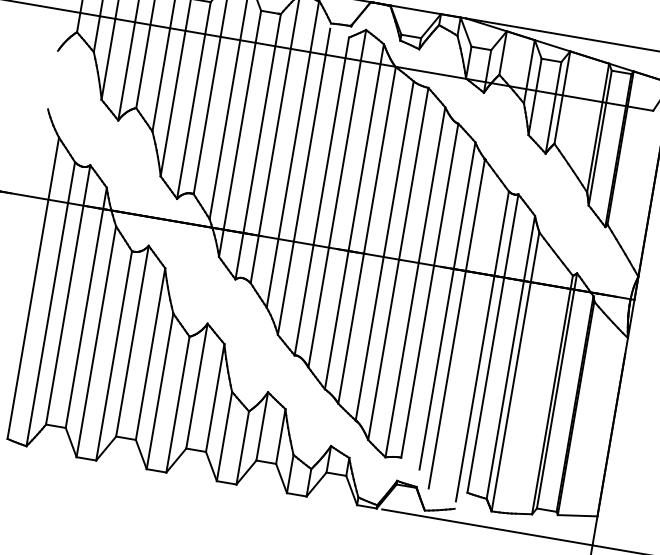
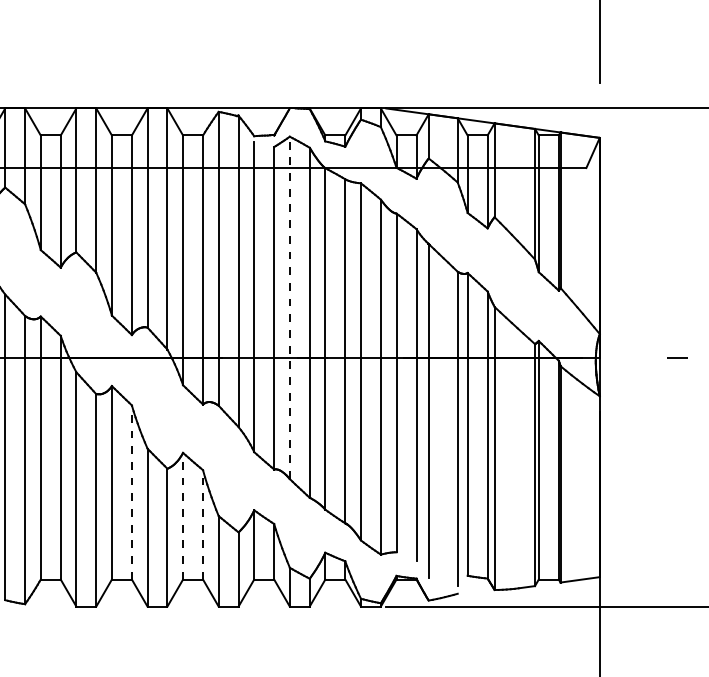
line: (337, 198) -> (289, 307), solid -> dashed
line: (150, 354) -> (131, 492), solid -> dashed
line: (197, 385) -> (183, 515), solid -> dashed
line: (215, 397) -> (203, 524), solid -> dashed

